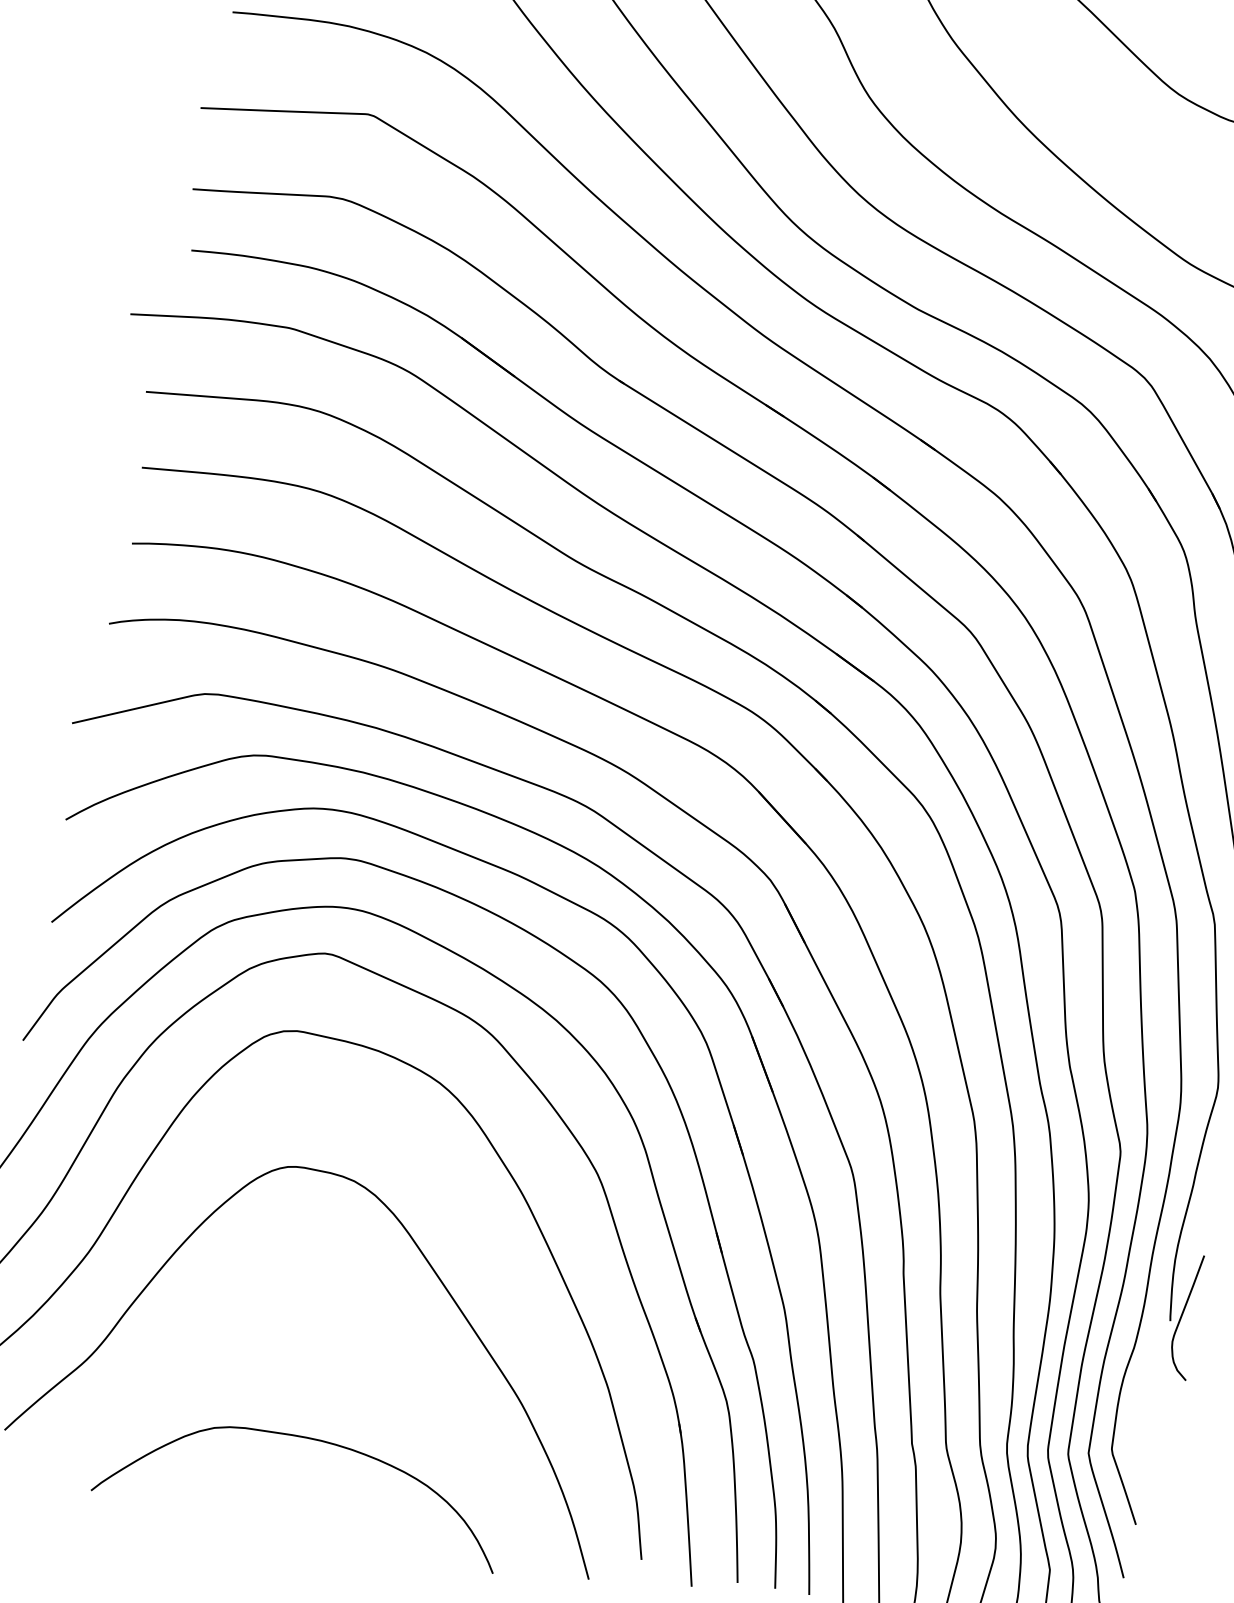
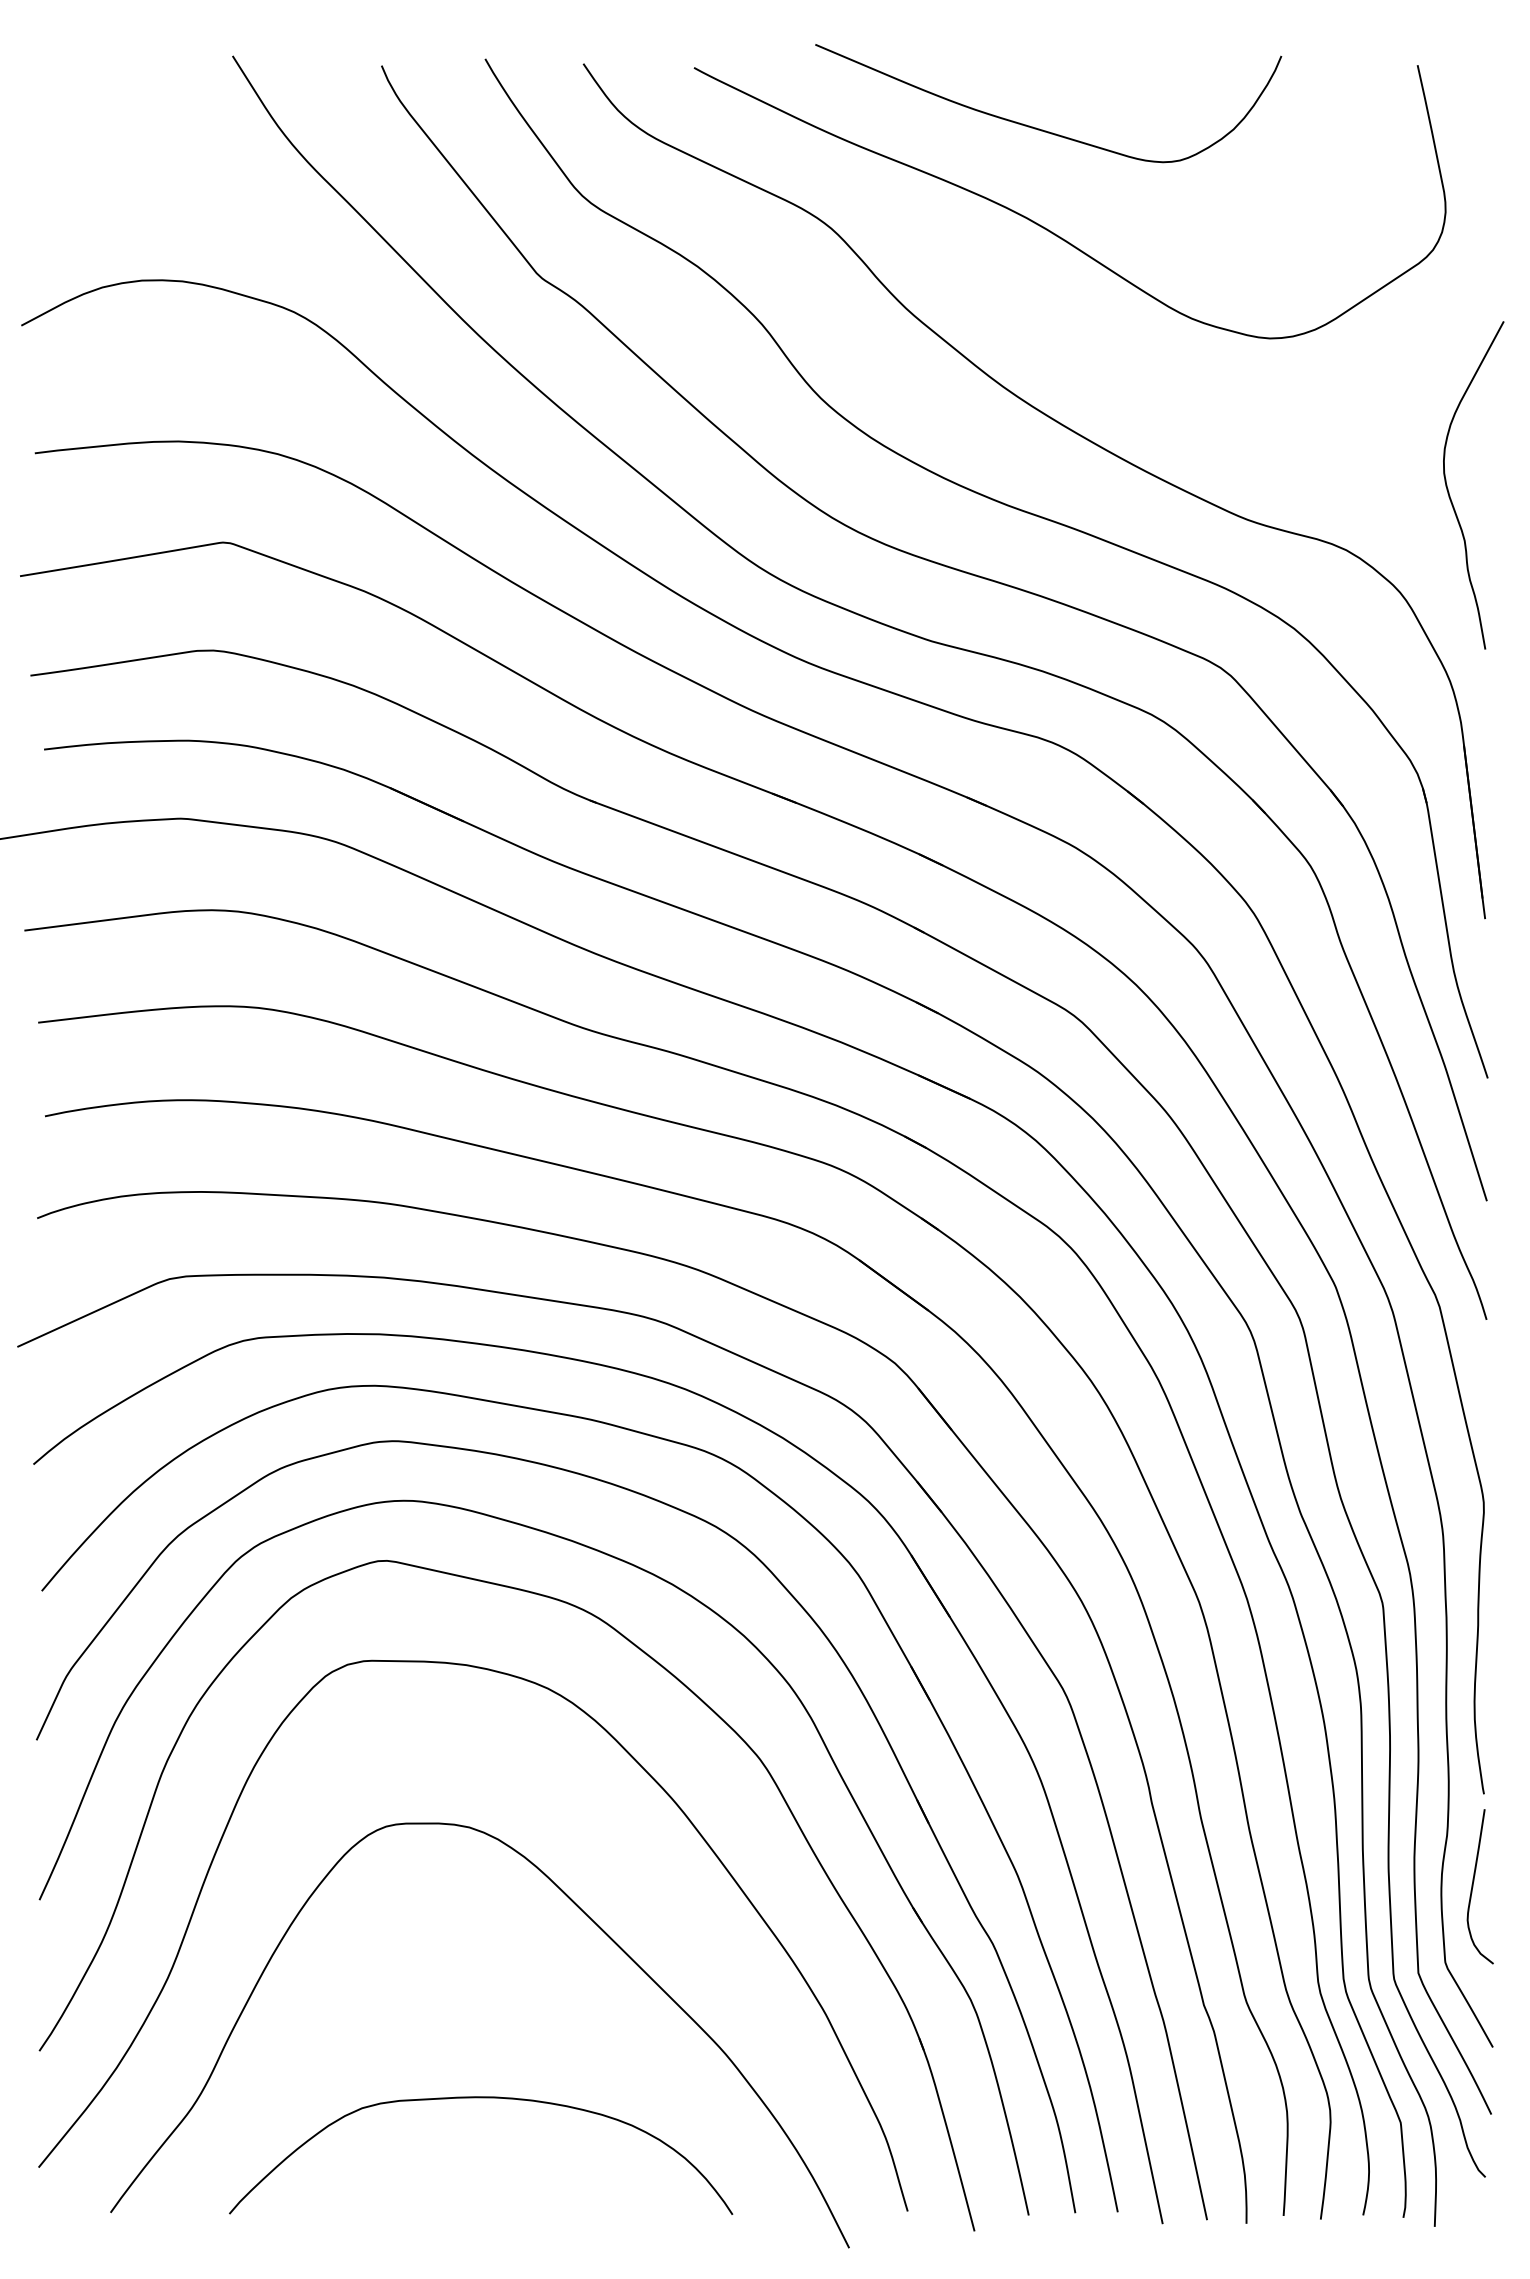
curve: (1182, 1315) -> (1473, 1886), moved
curve: (311, 1439) -> (481, 2098), moved

